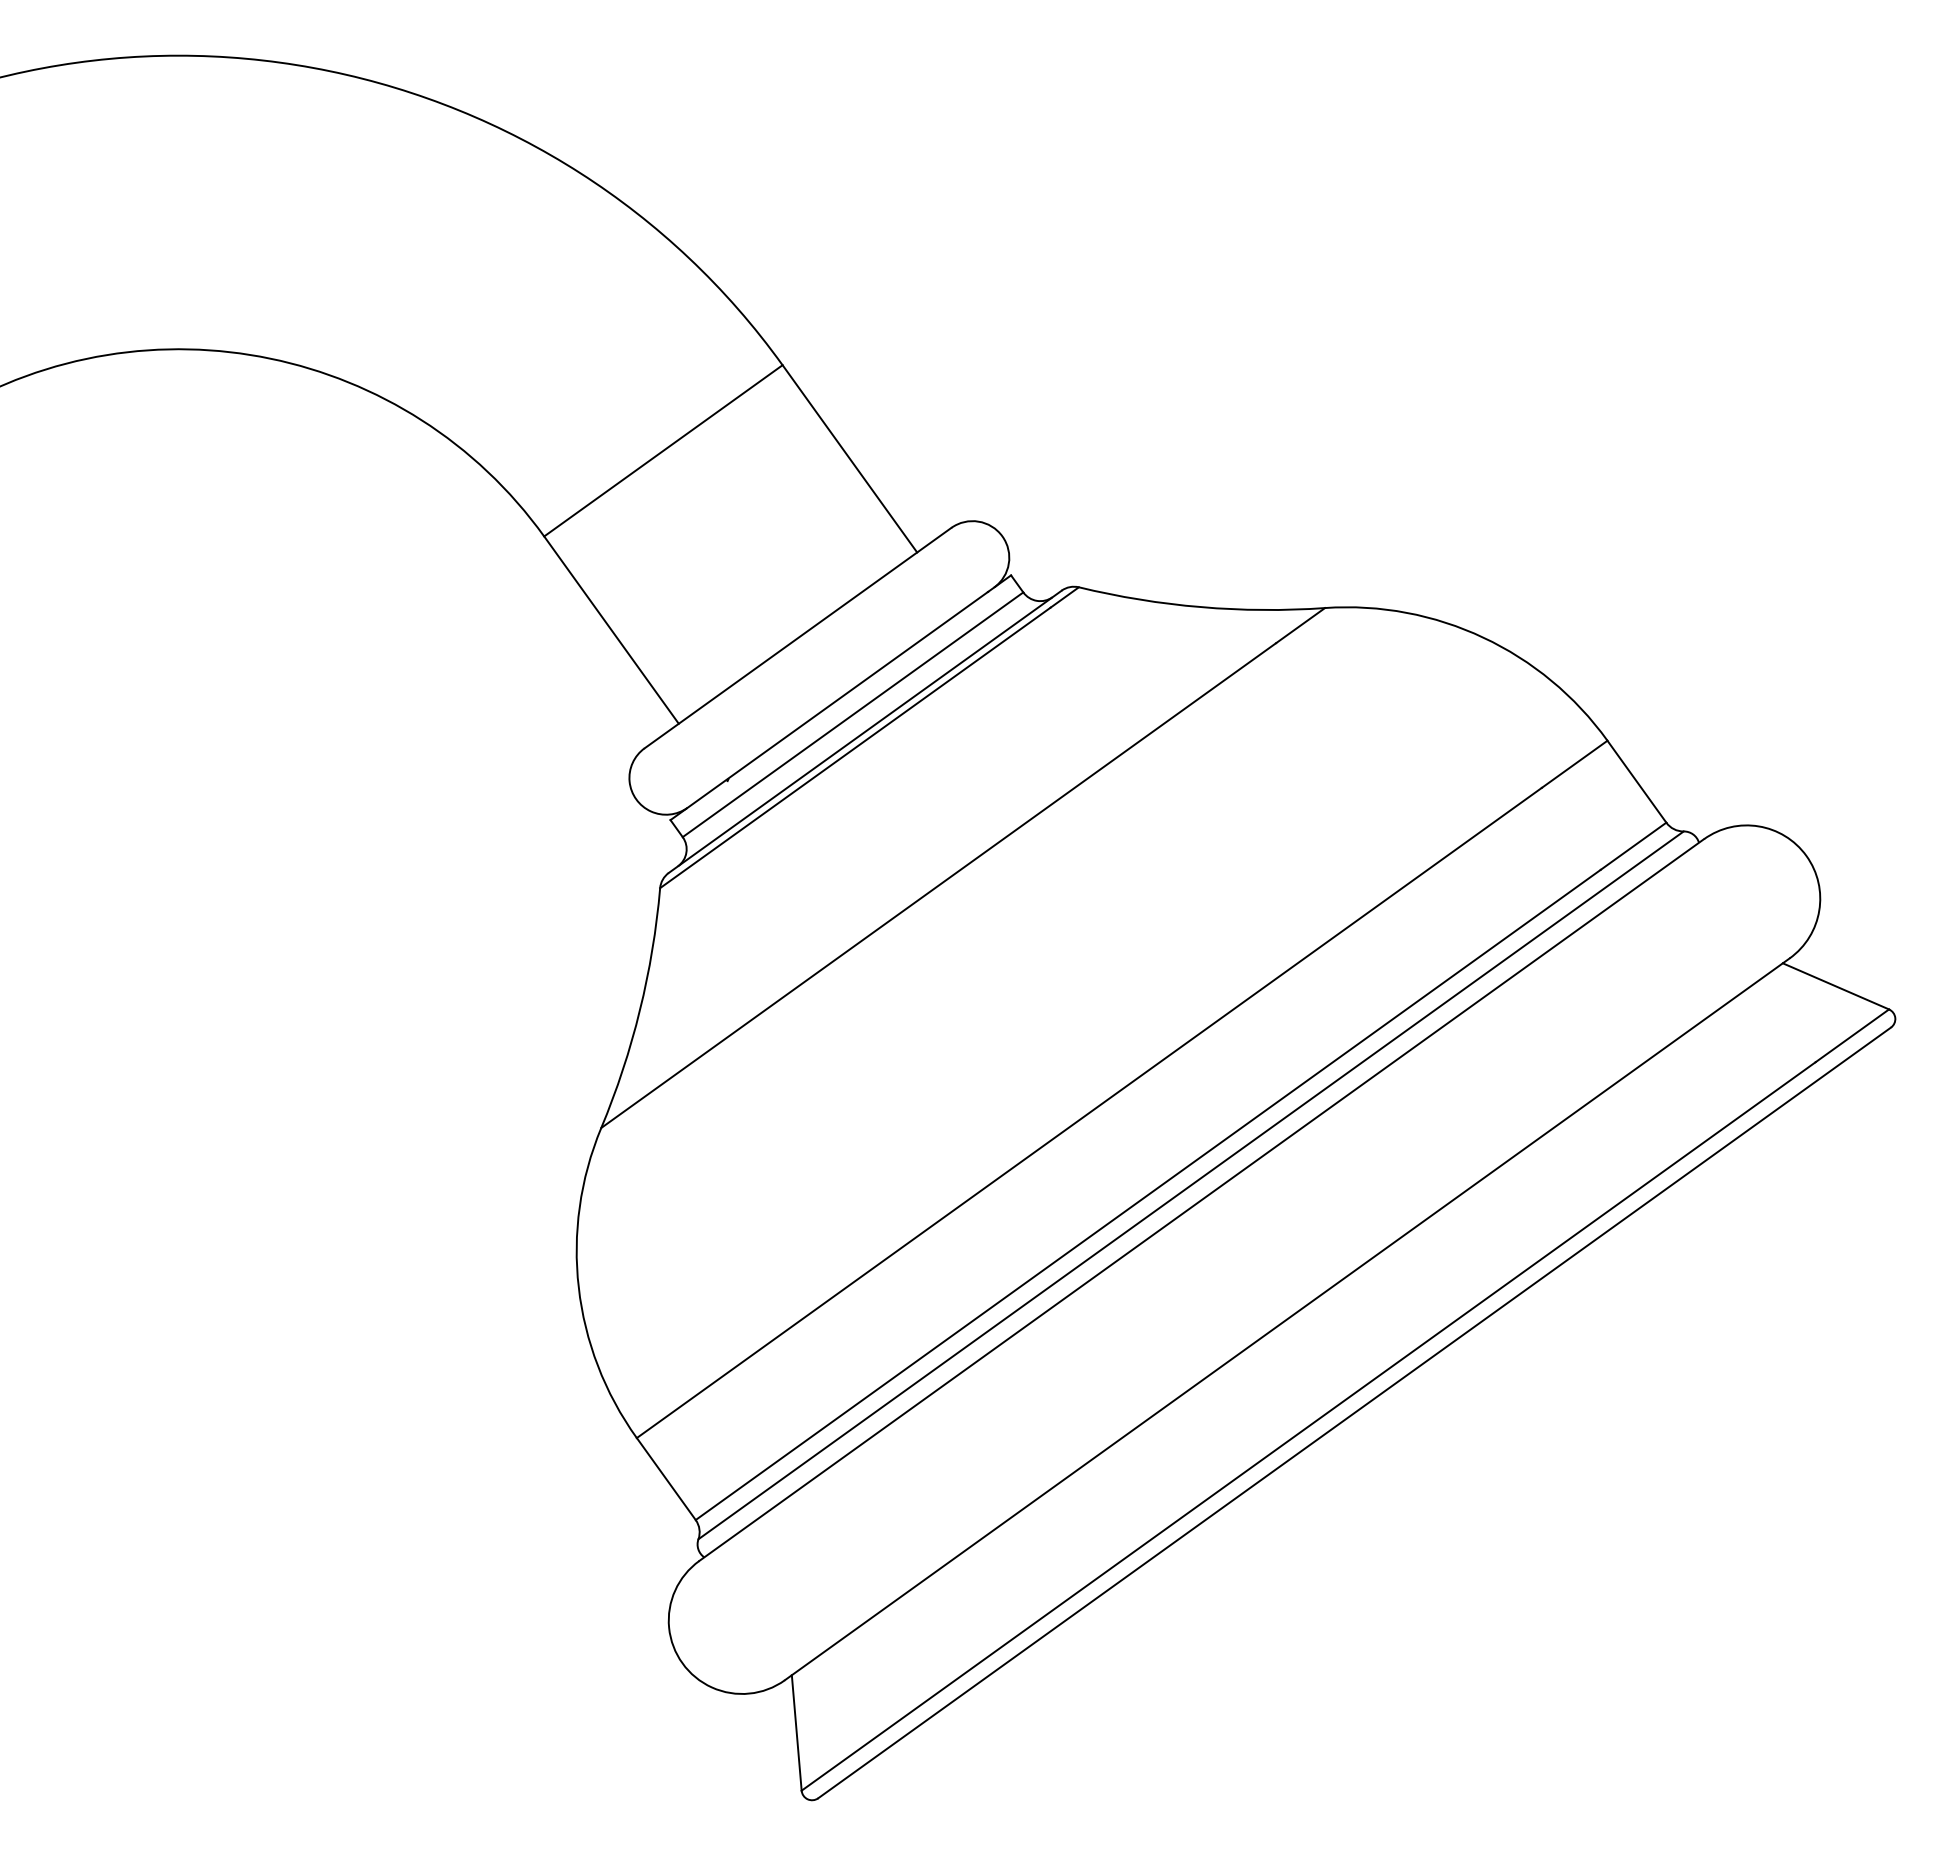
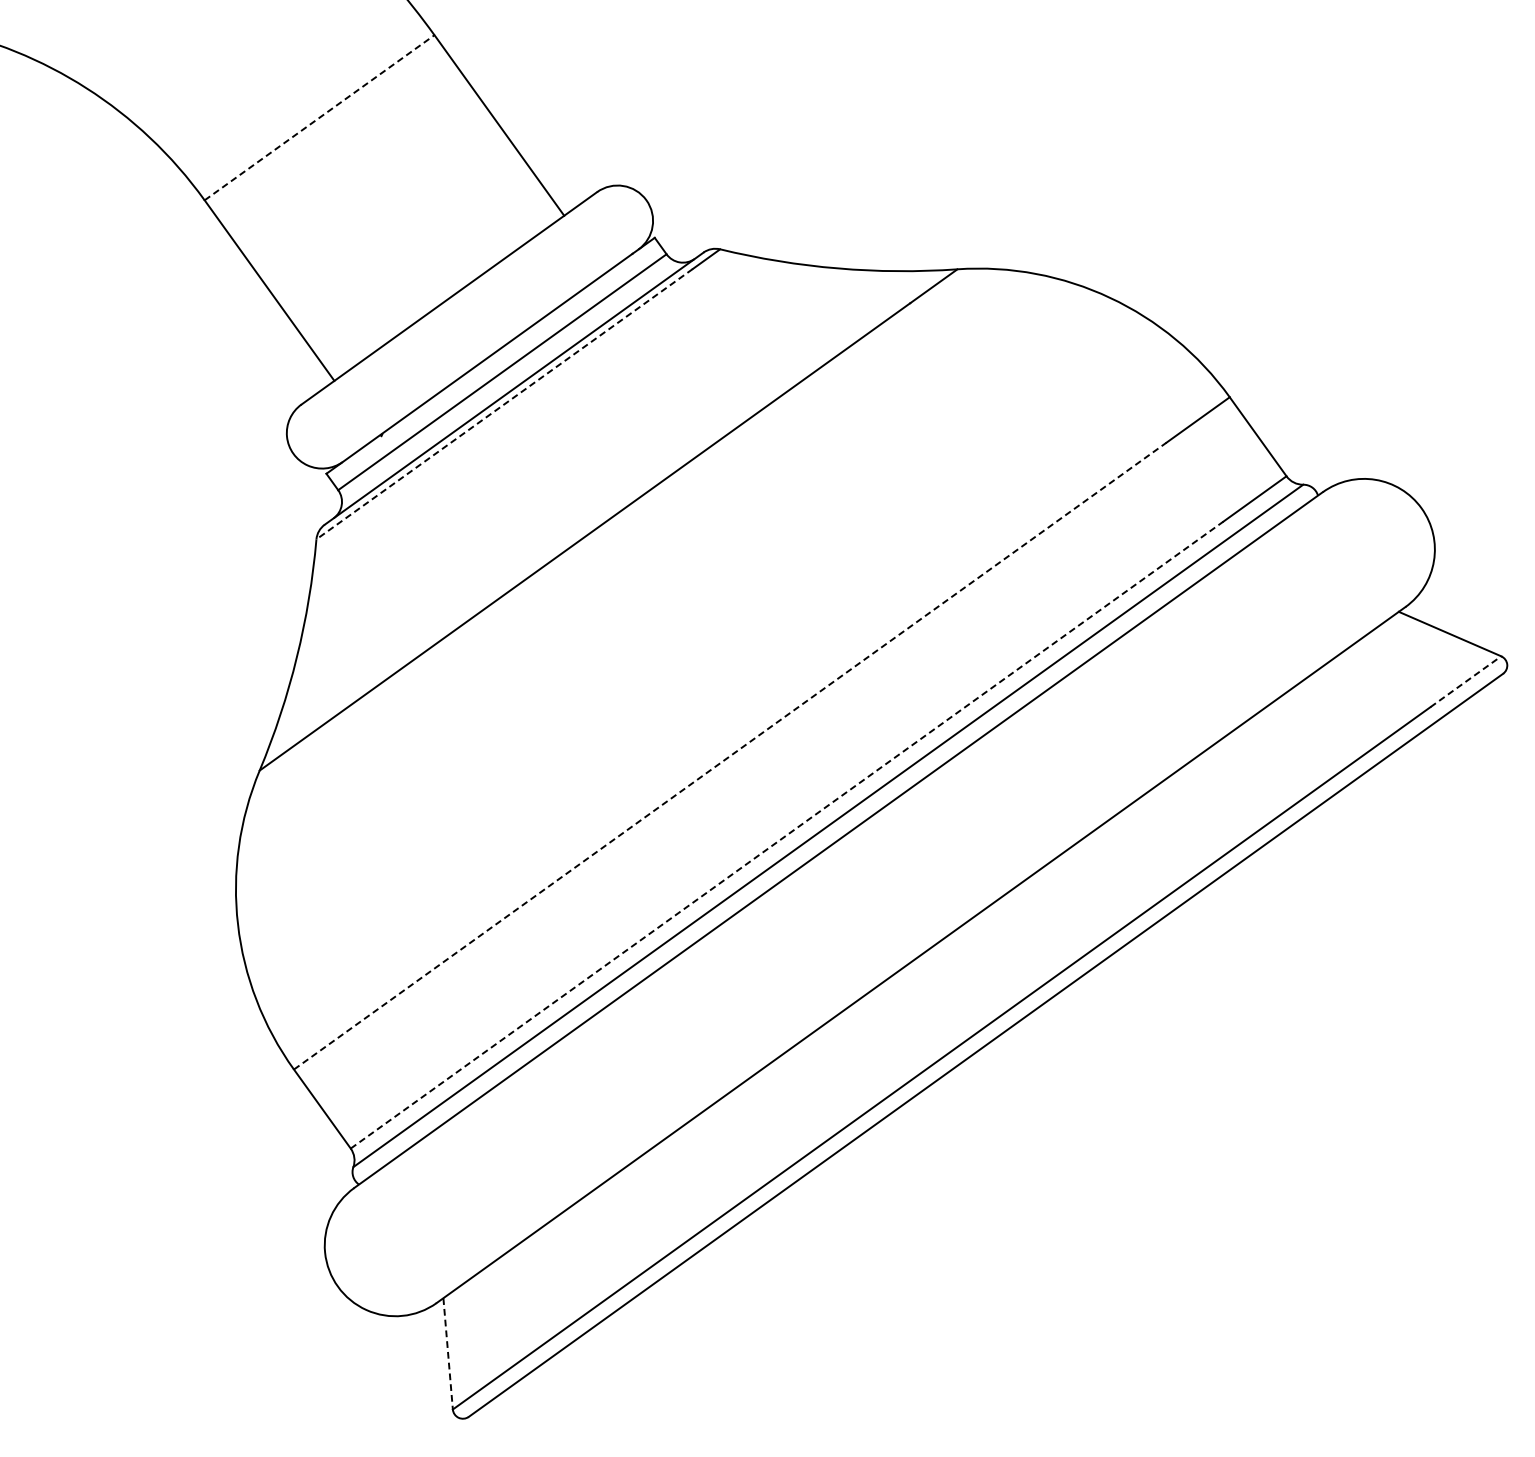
line: (663, 450) -> (319, 117), solid -> dashed
line: (854, 748) -> (503, 404), solid -> dashed
line: (1852, 1035) -> (1465, 681), solid -> dashed
line: (1089, 1112) -> (730, 755), solid -> dashed
line: (1148, 1194) -> (787, 834), solid -> dashed
line: (796, 1732) -> (447, 1353), solid -> dashed

